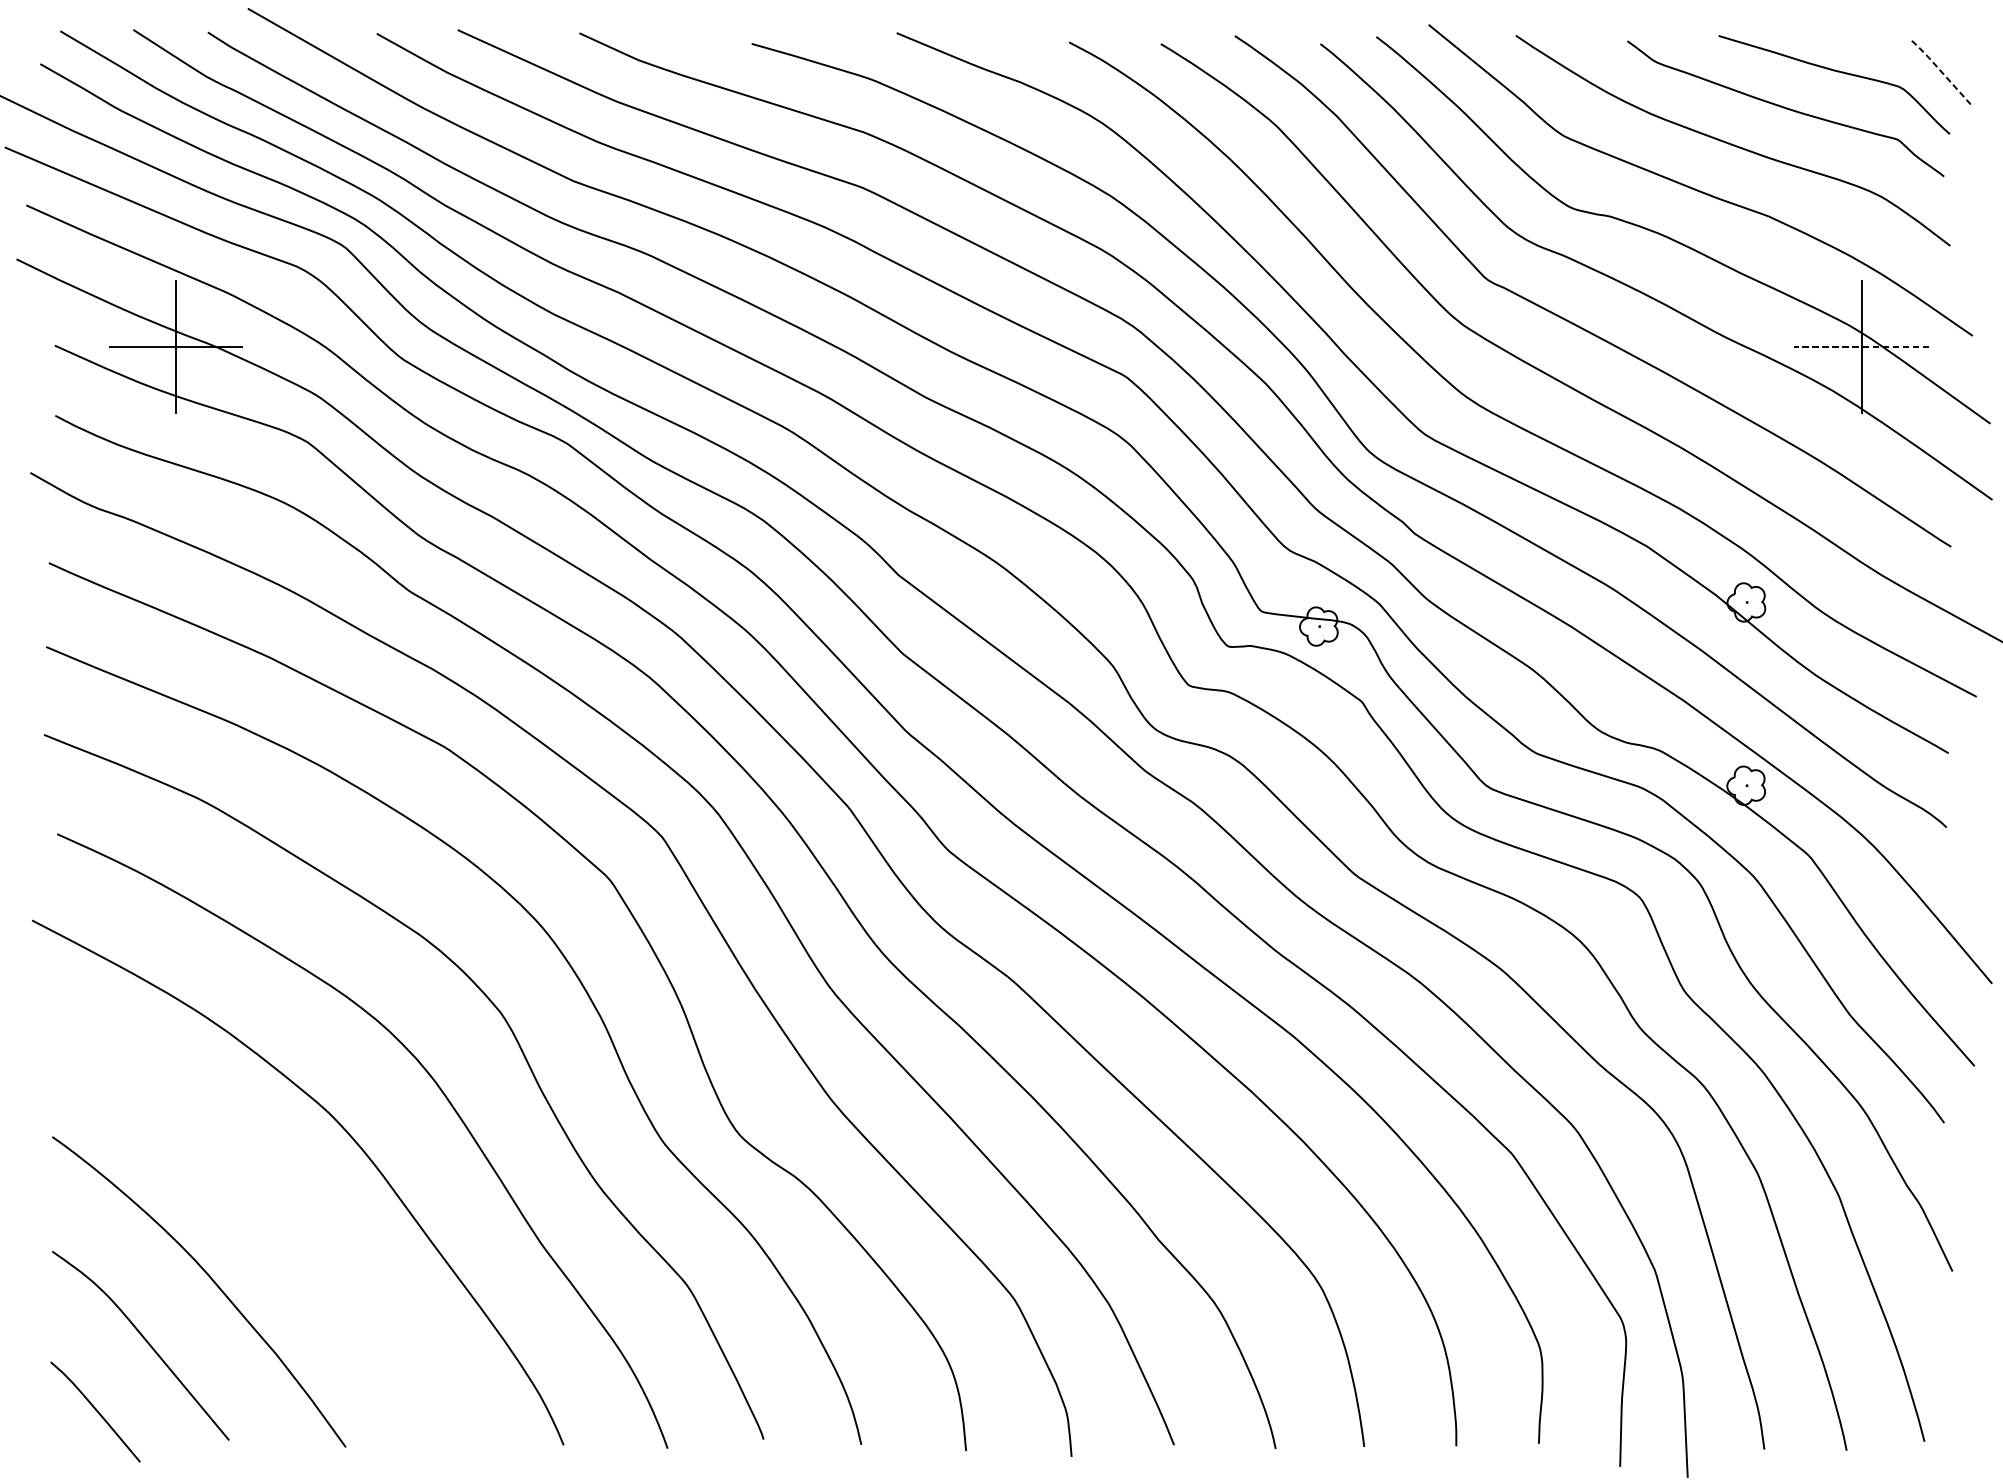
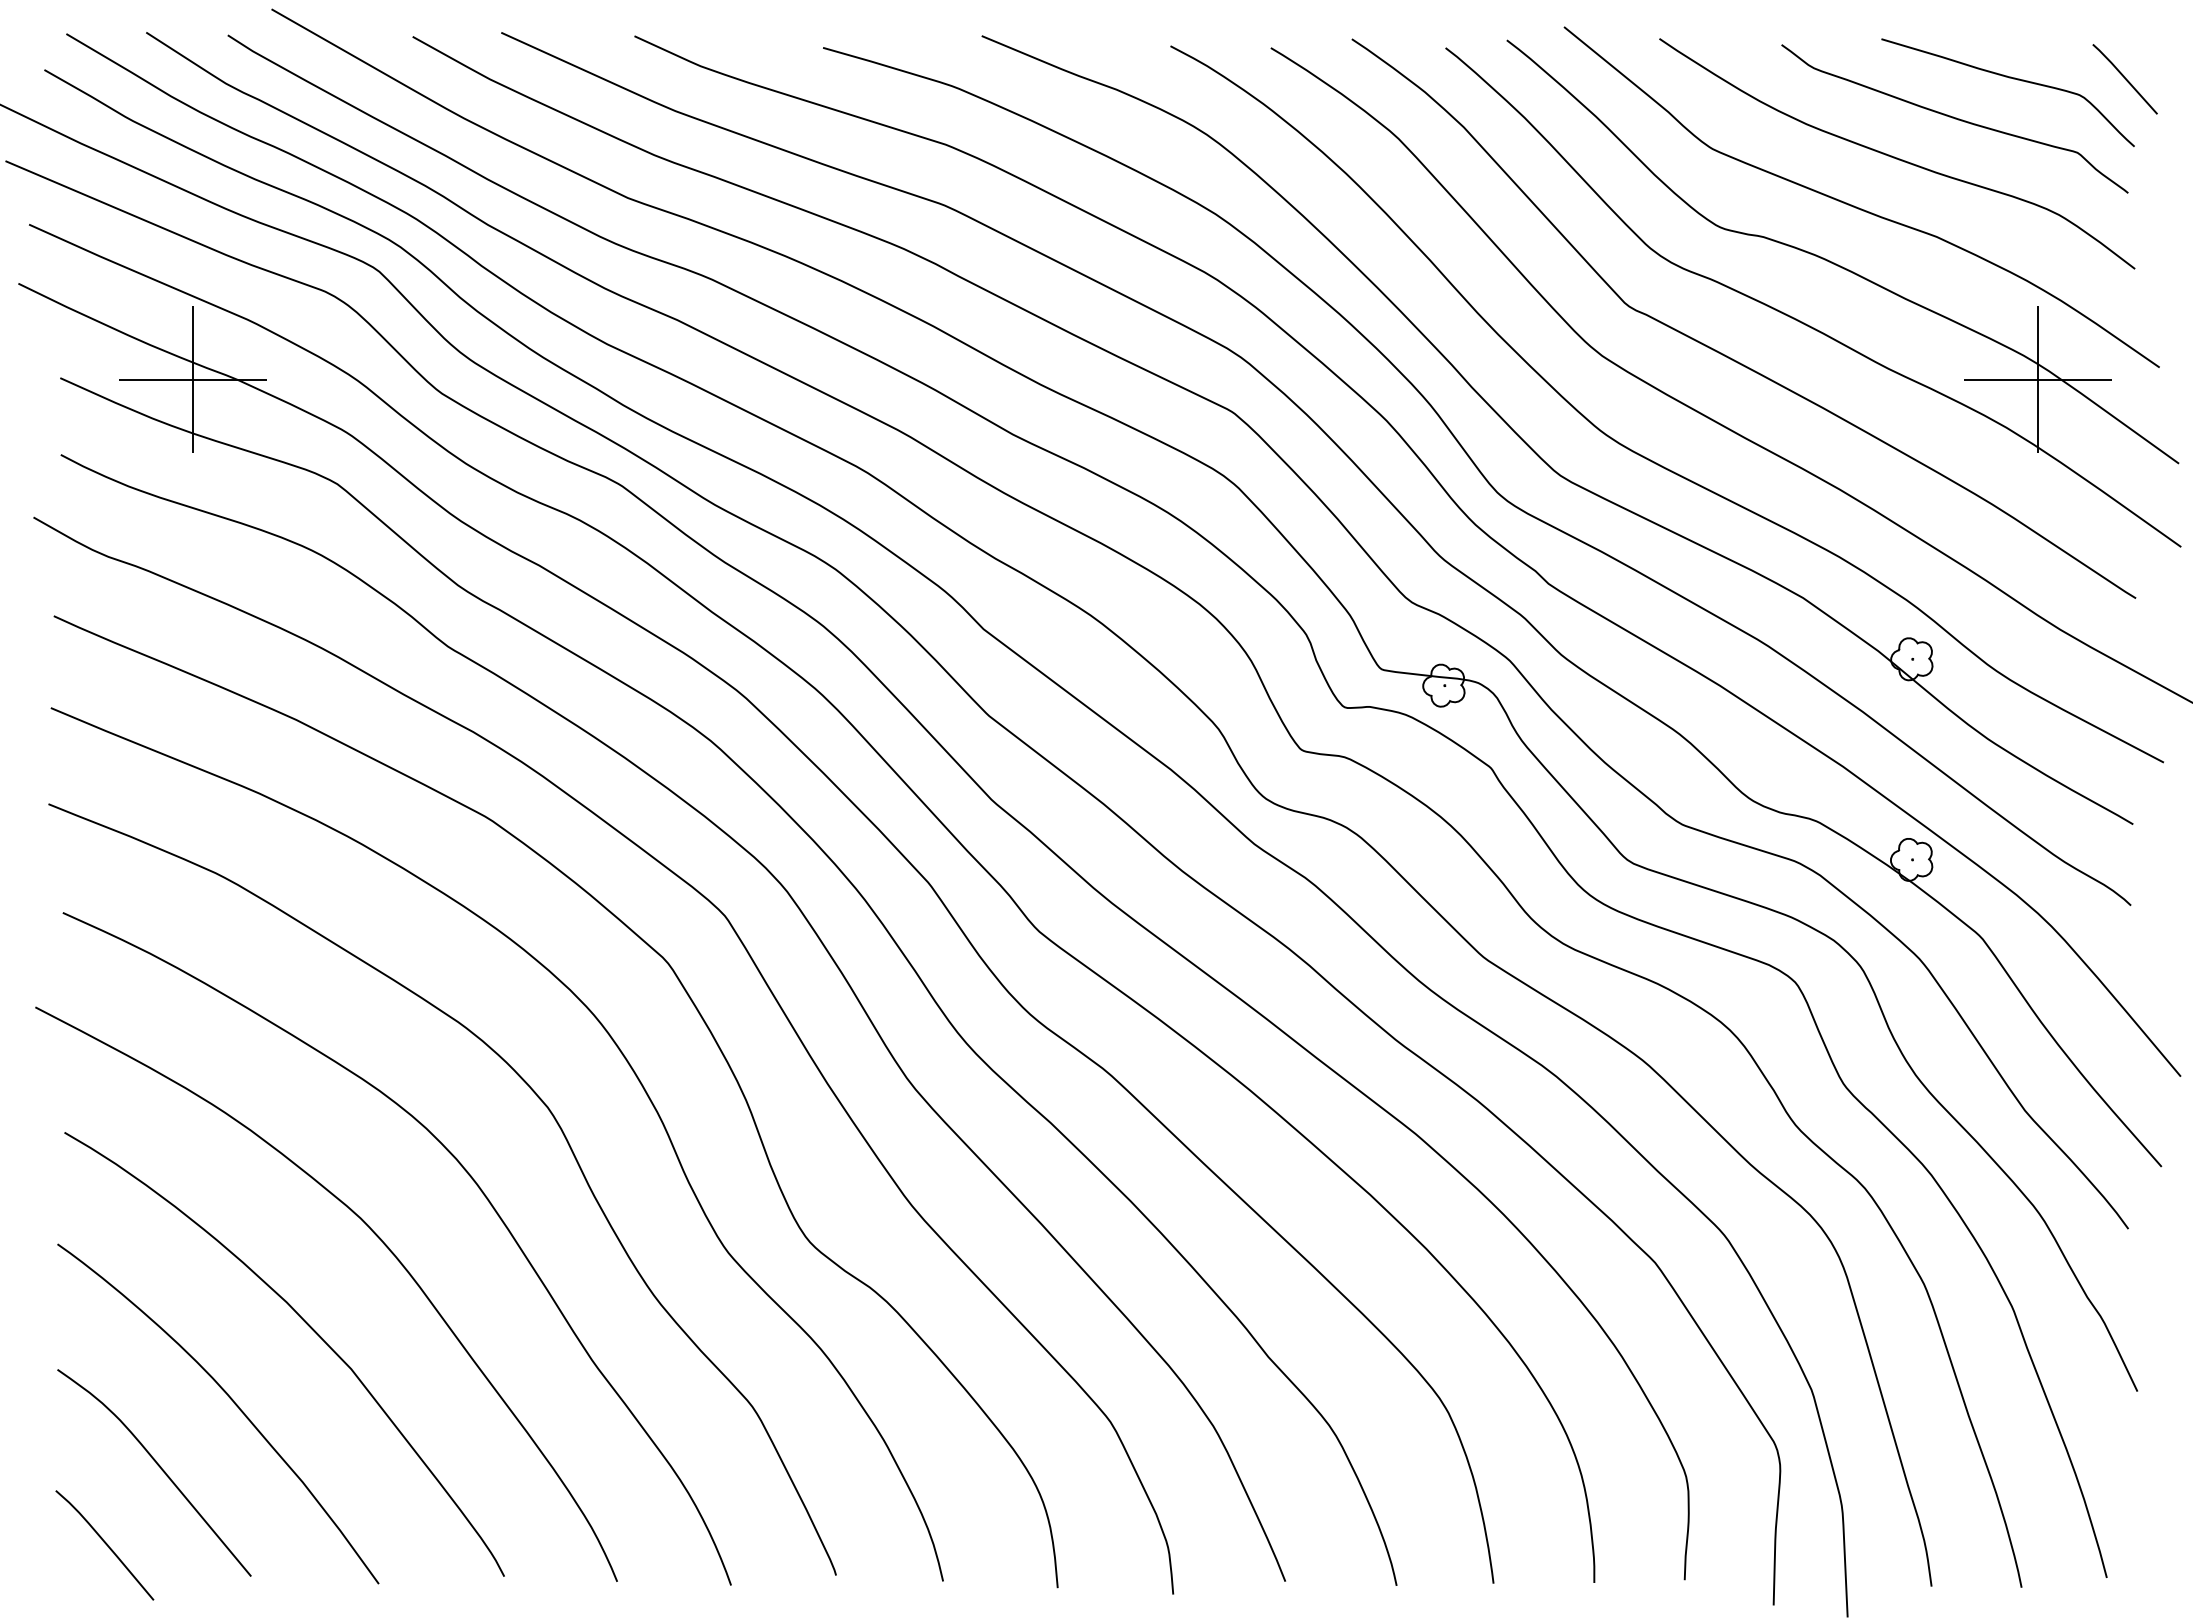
line: (1940, 70) -> (2124, 77), dashed -> solid
line: (1862, 346) -> (2038, 379), dashed -> solid
curve: (283, 1213) -> (310, 1328), added

